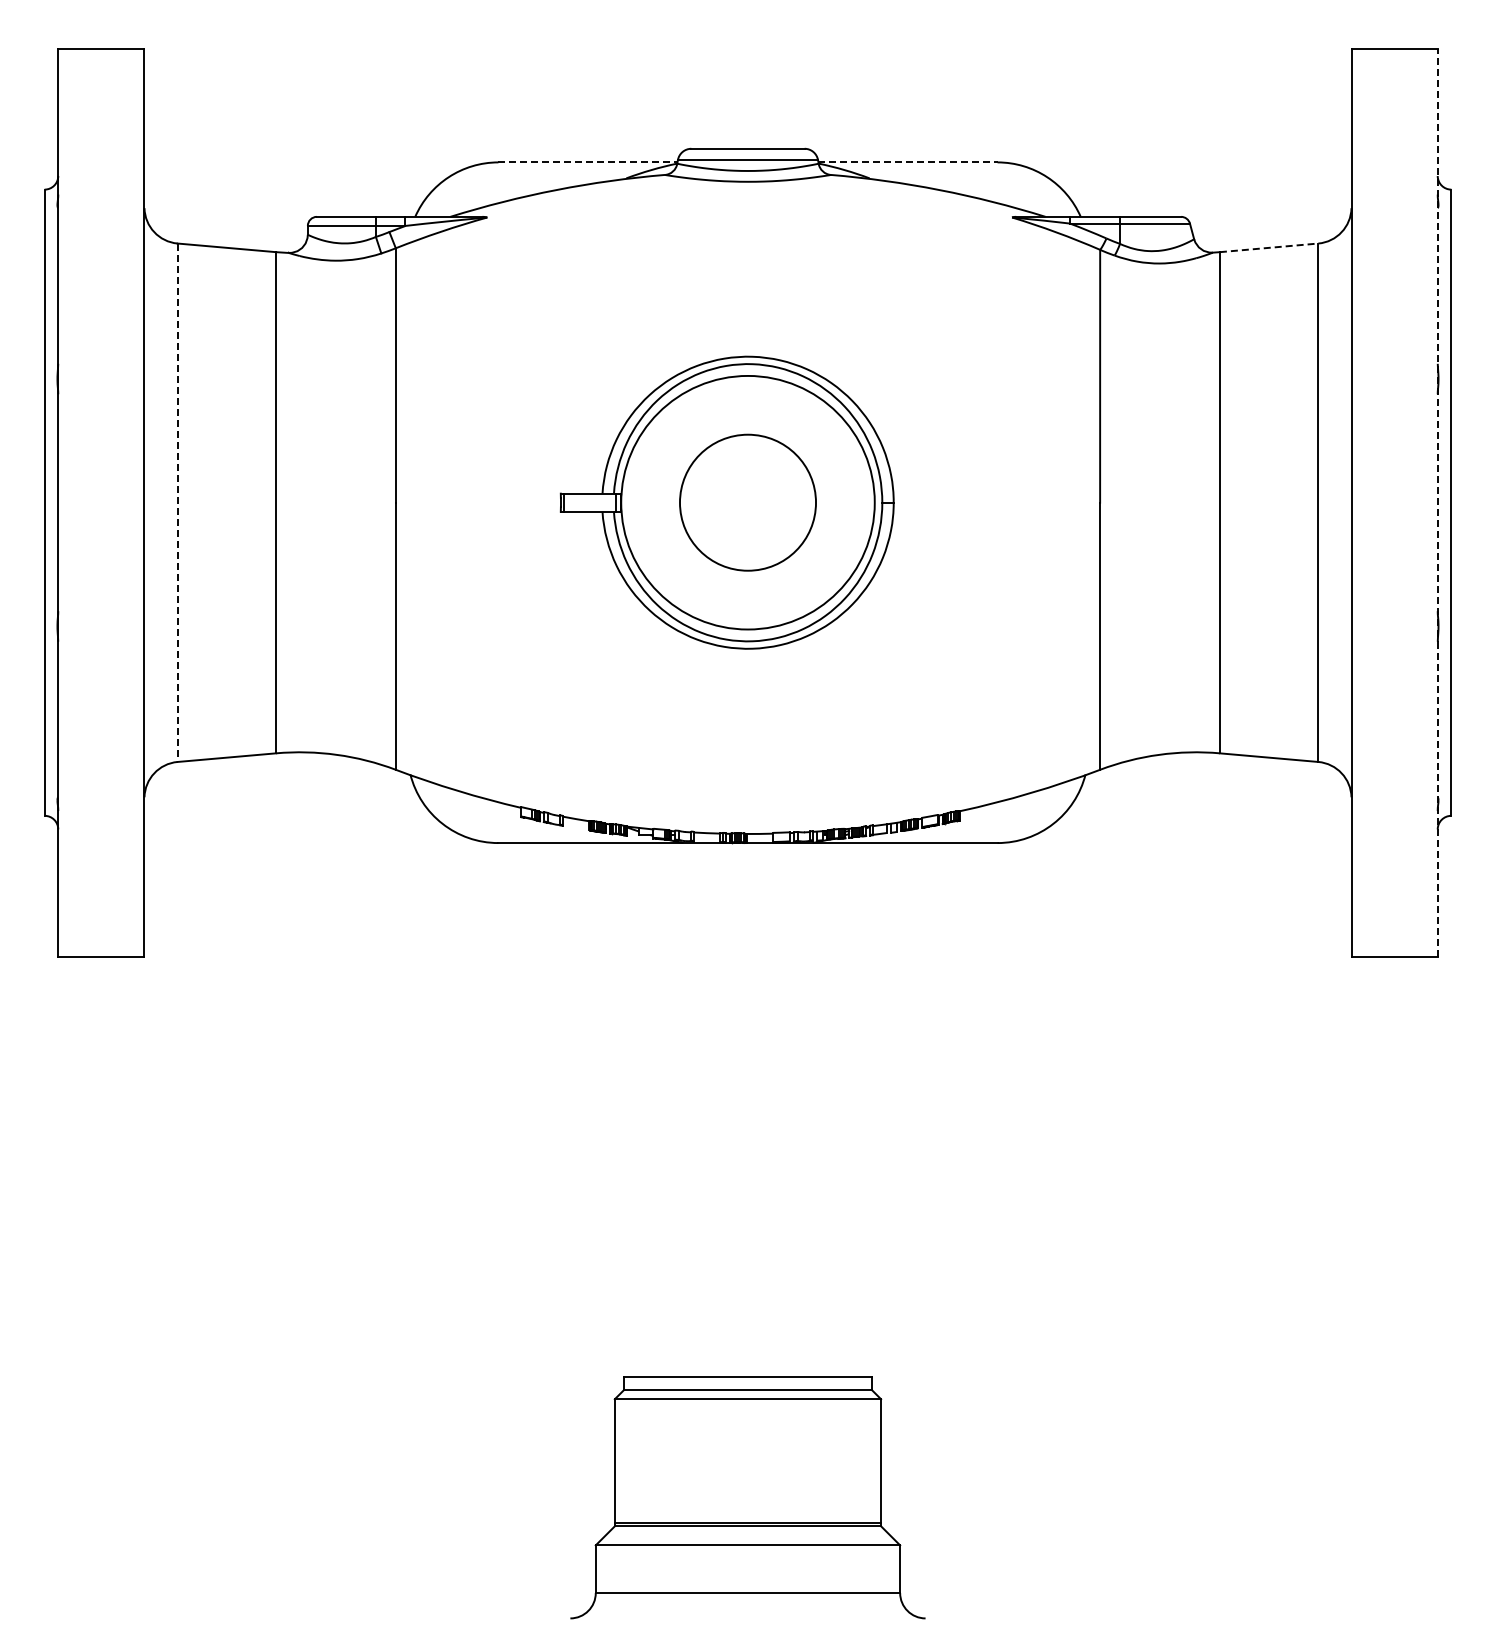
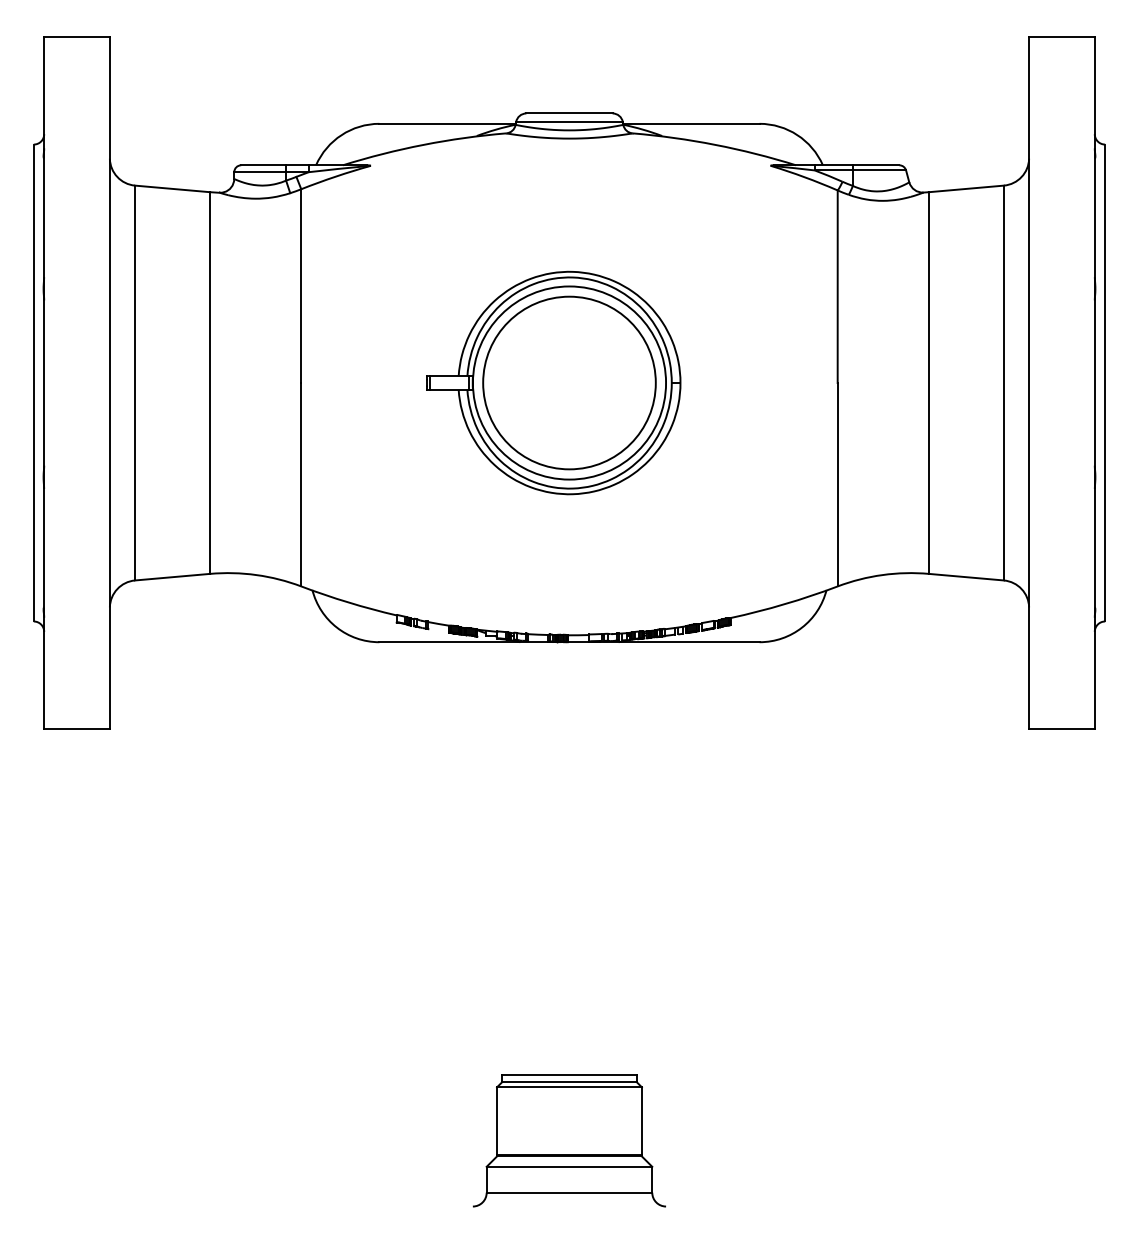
line: (587, 162) -> (447, 123), dashed -> solid
line: (908, 162) -> (691, 123), dashed -> solid
line: (1269, 247) -> (966, 188), dashed -> solid
circle: (747, 502) -> (569, 382), size x1.67
line: (1437, 502) -> (1094, 382), dashed -> solid
line: (177, 503) -> (135, 383), dashed -> solid
part: (747, 1497) -> (569, 1140), size x0.71

